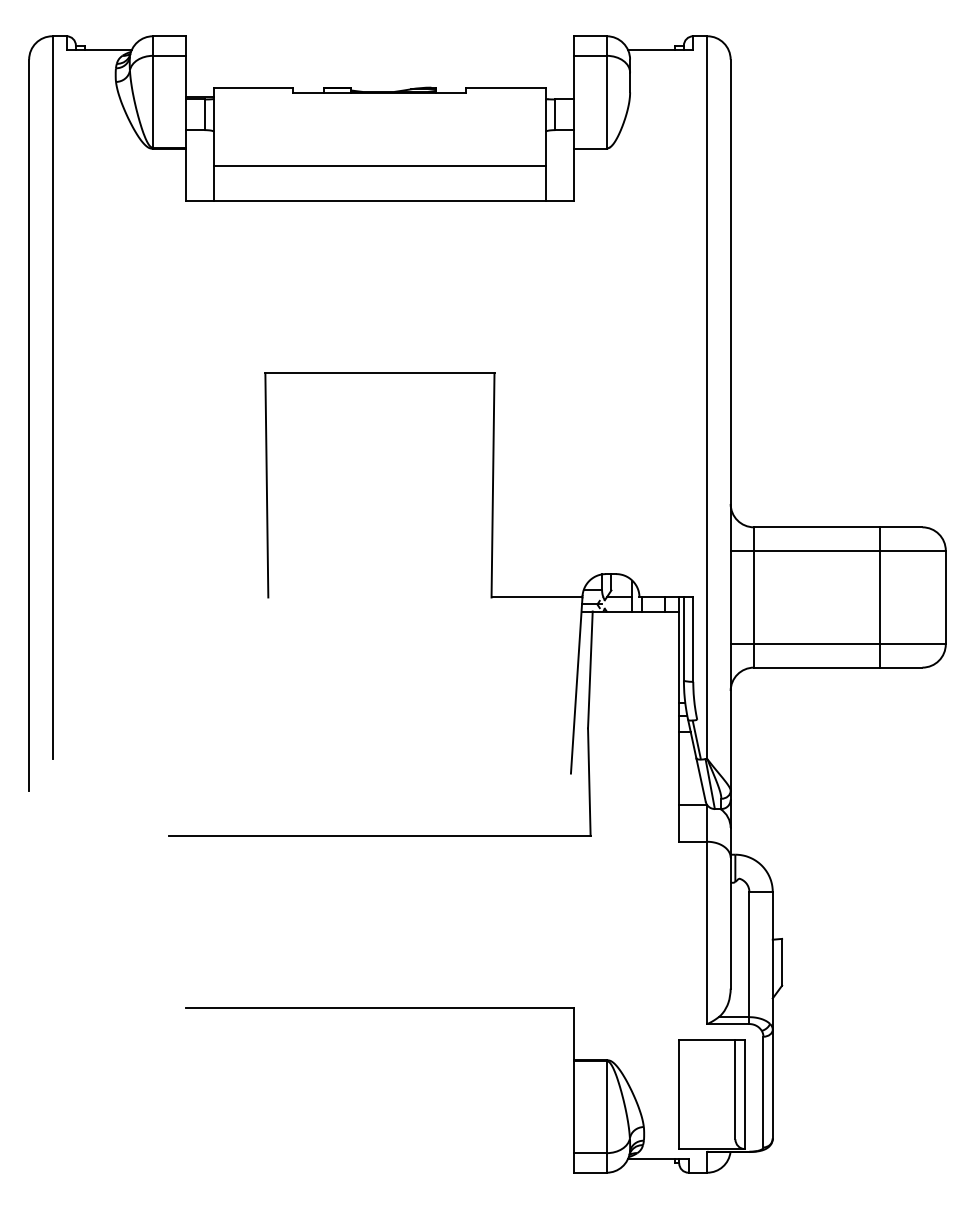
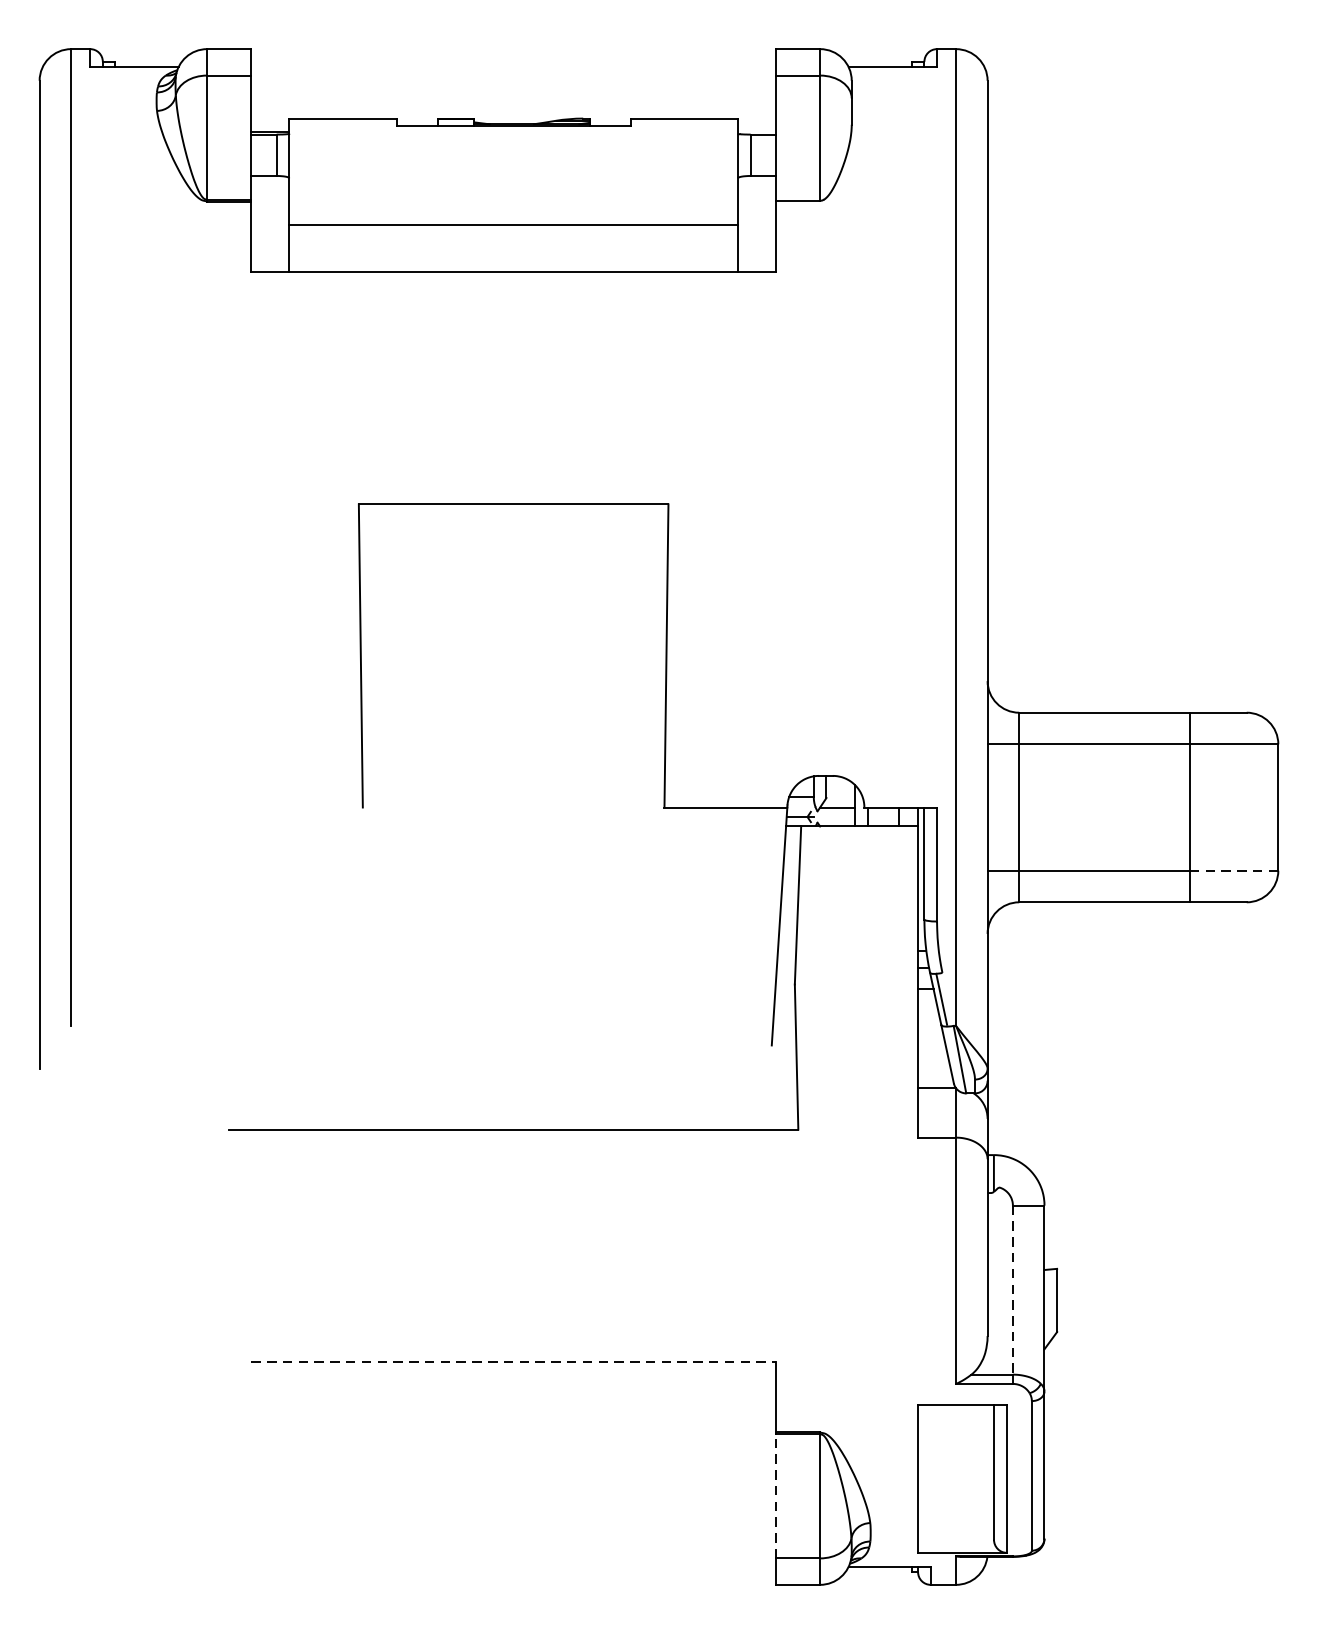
line: (913, 644) -> (1234, 871), solid -> dashed
line: (749, 954) -> (1013, 1289), solid -> dashed
line: (380, 1007) -> (514, 1361), solid -> dashed
line: (574, 1106) -> (776, 1495), solid -> dashed

